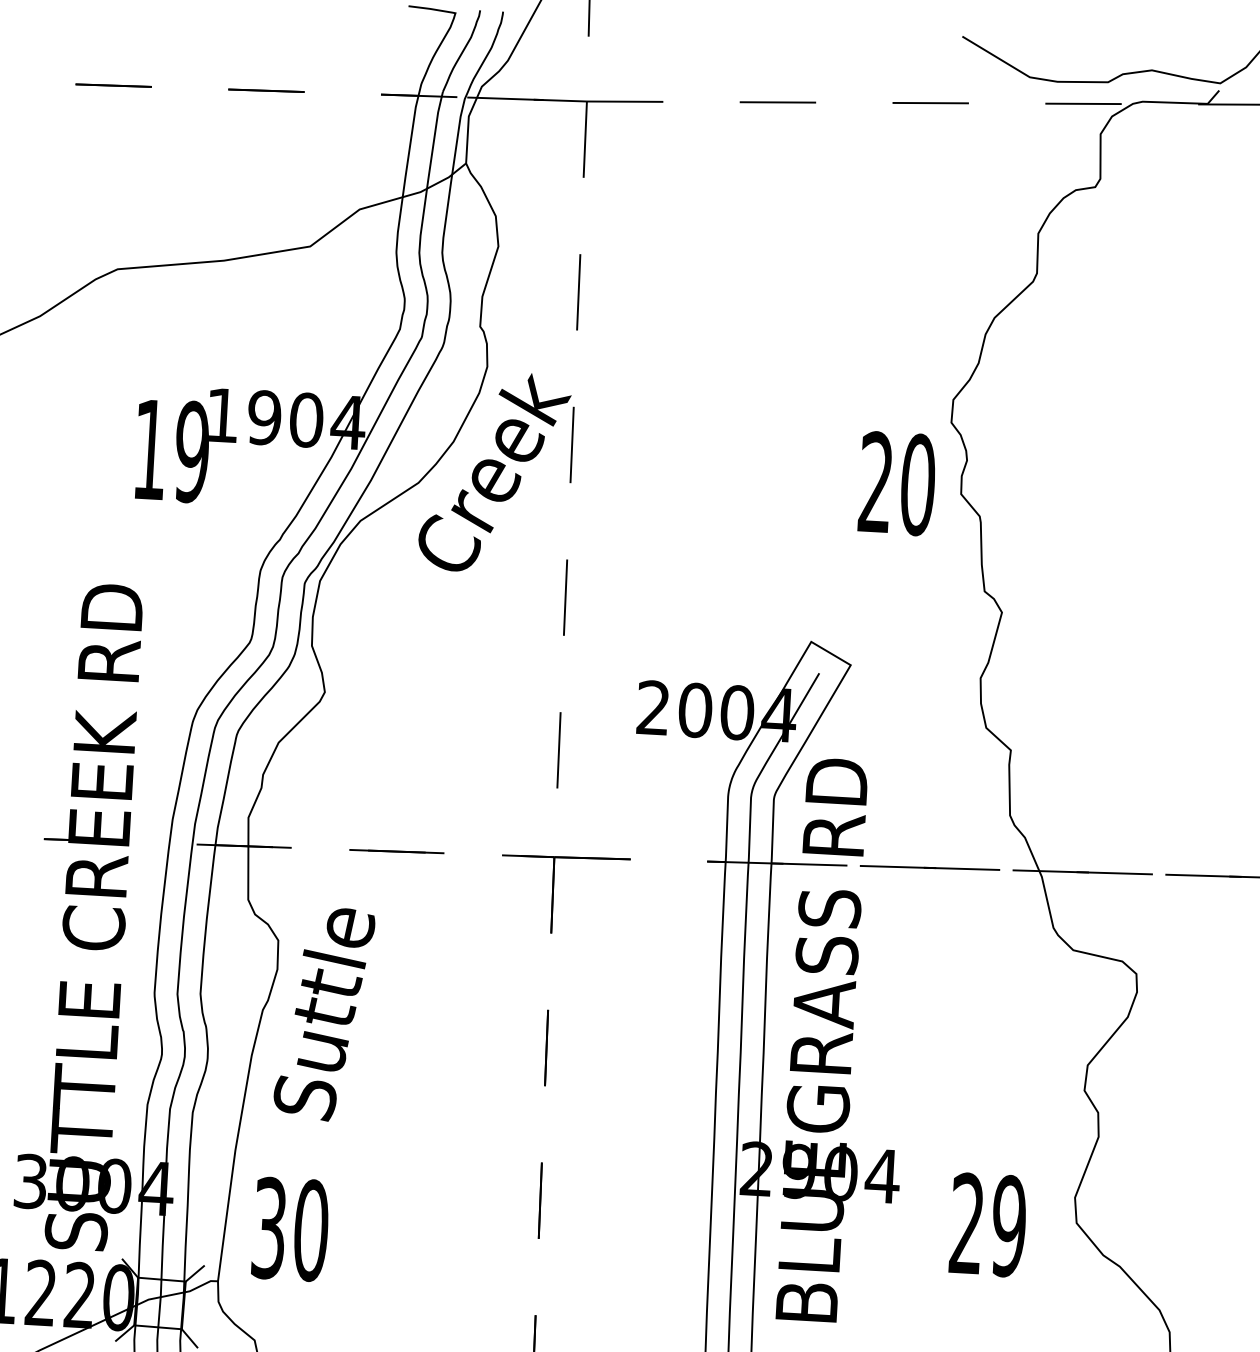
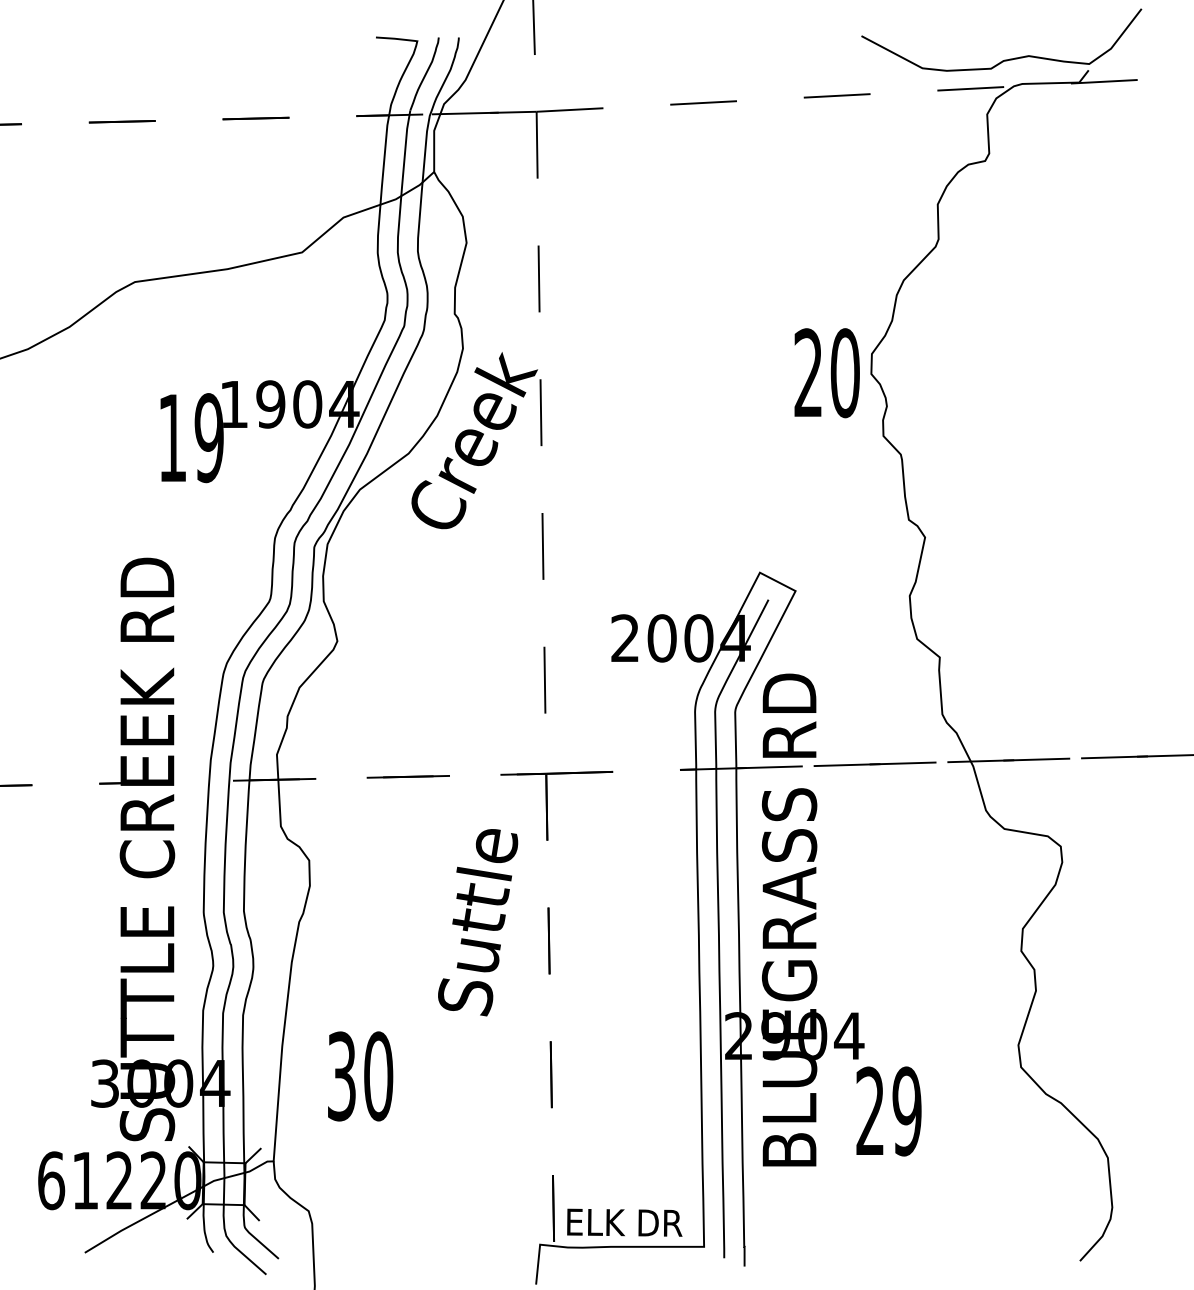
text: (896, 484) -> (826, 373), moved
text: (324, 1014) -> (478, 922), moved
text: (987, 1225) -> (888, 1111), moved
text: (290, 1229) -> (360, 1076), moved

